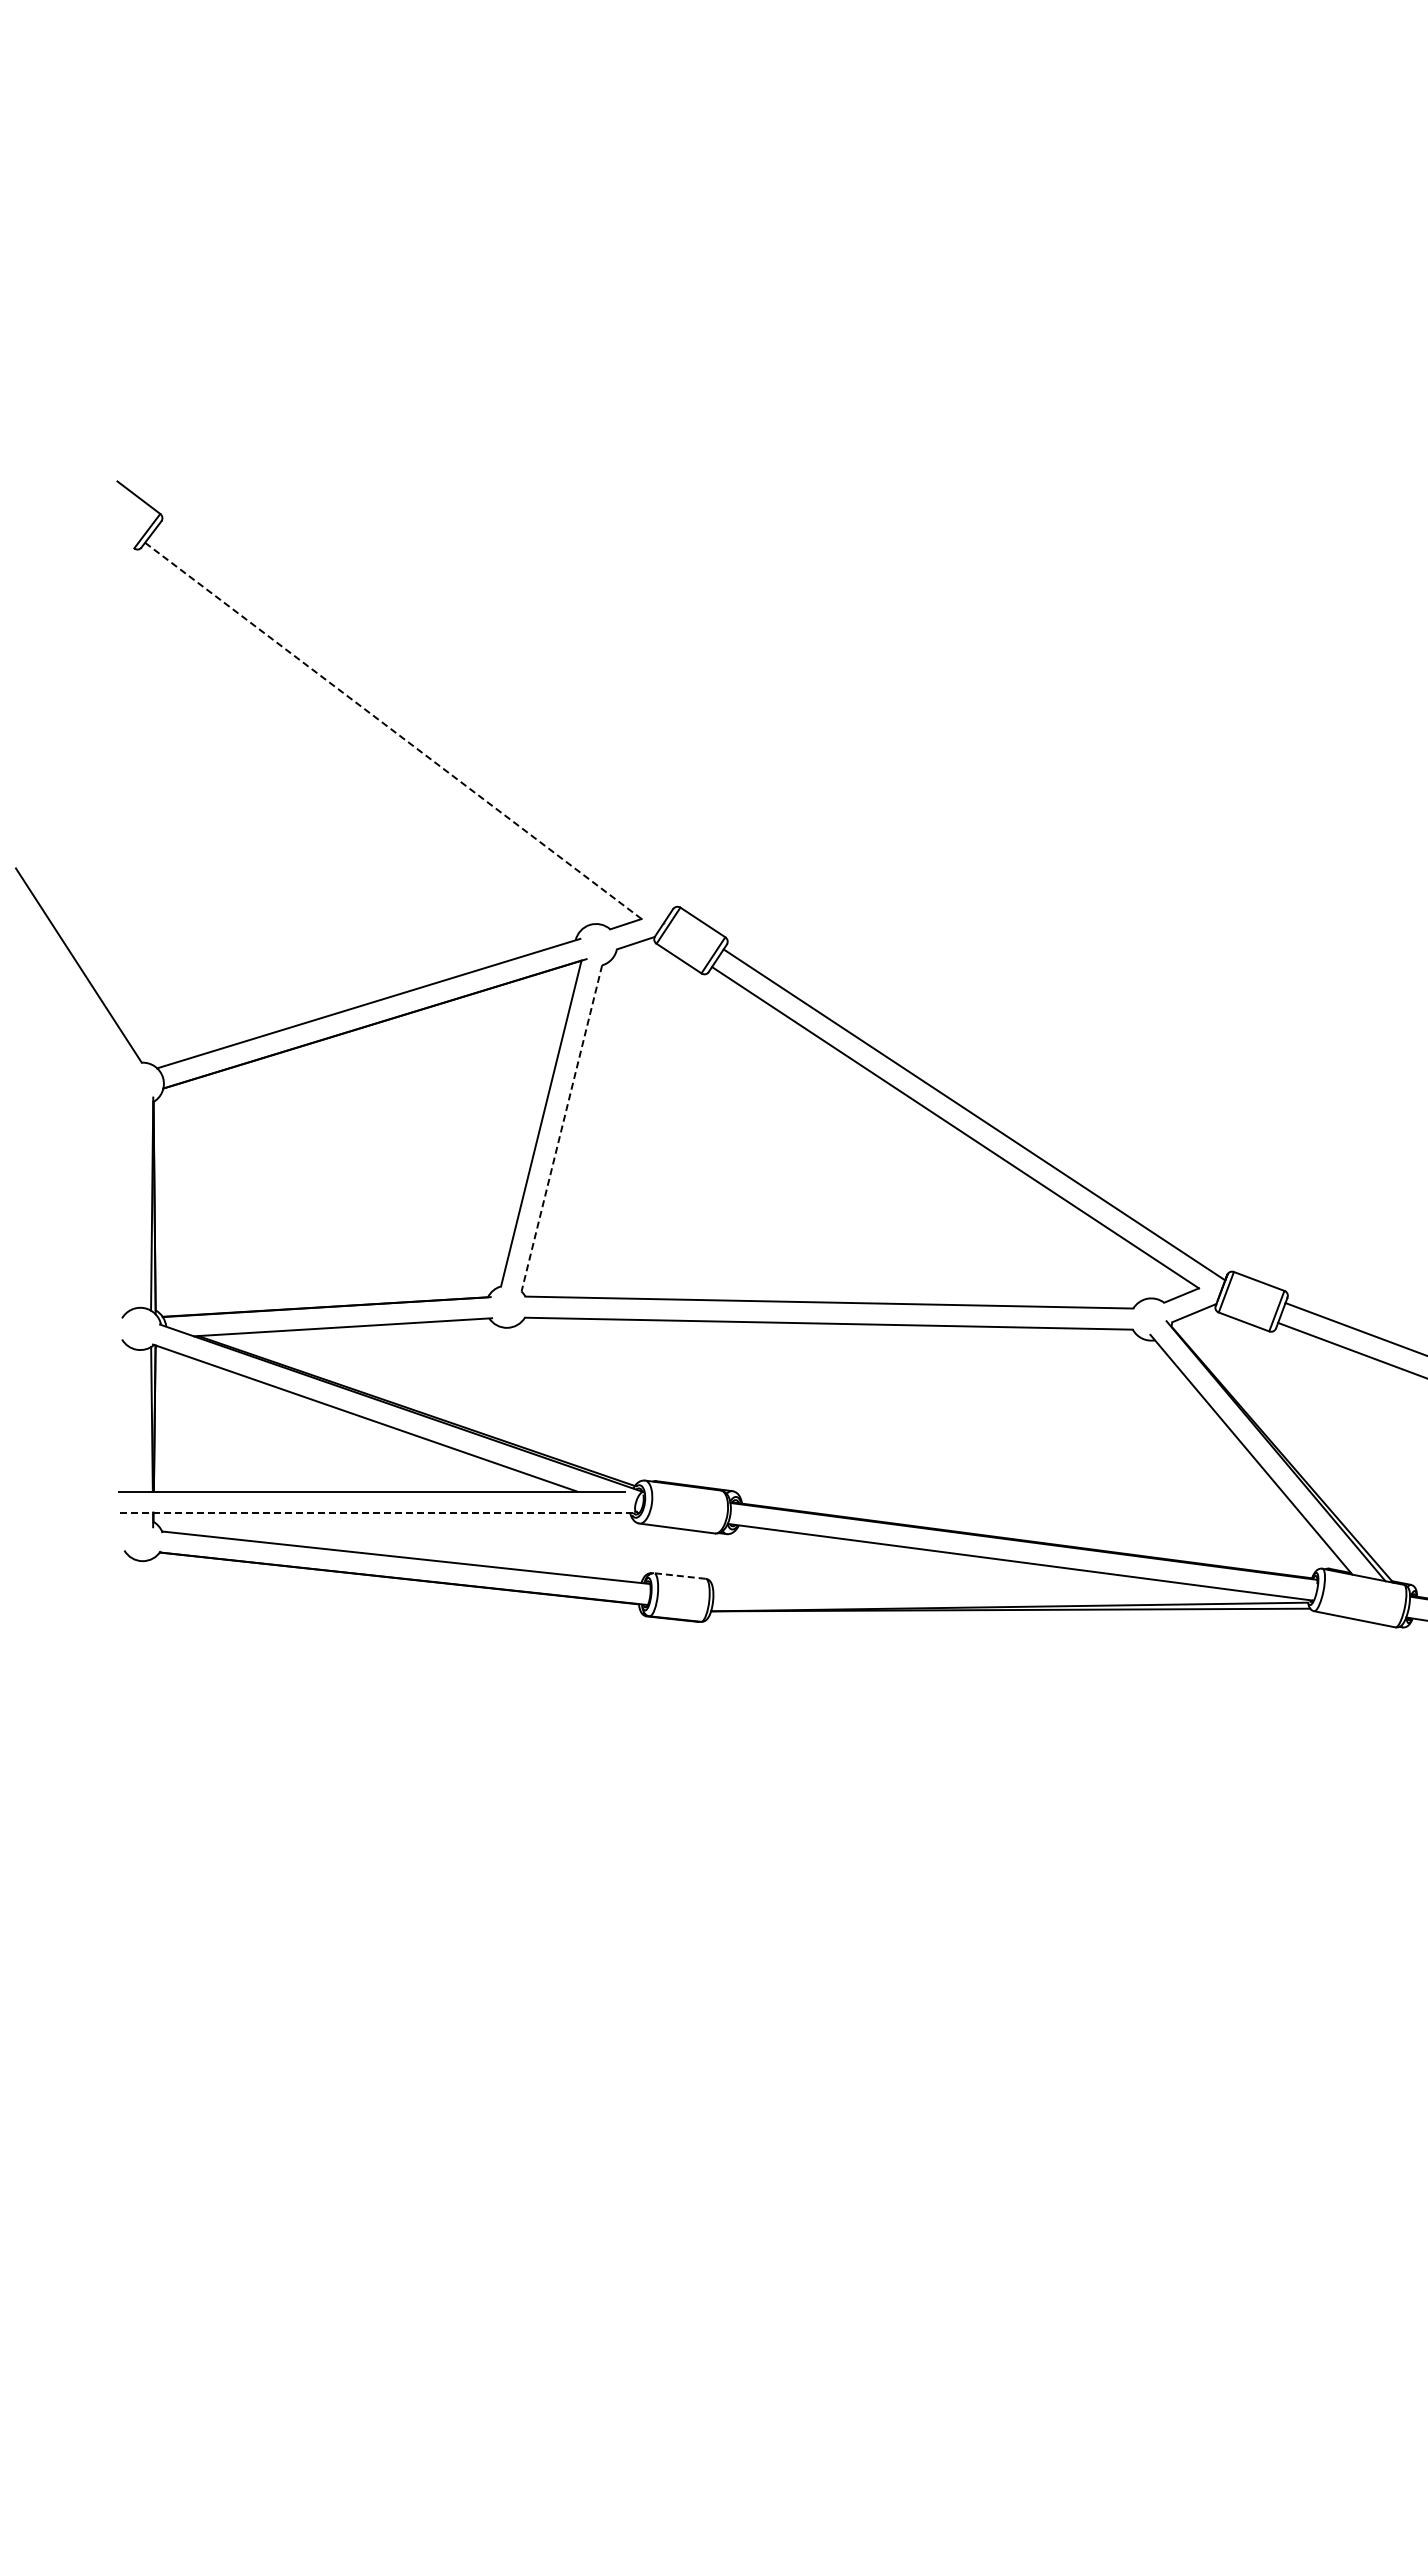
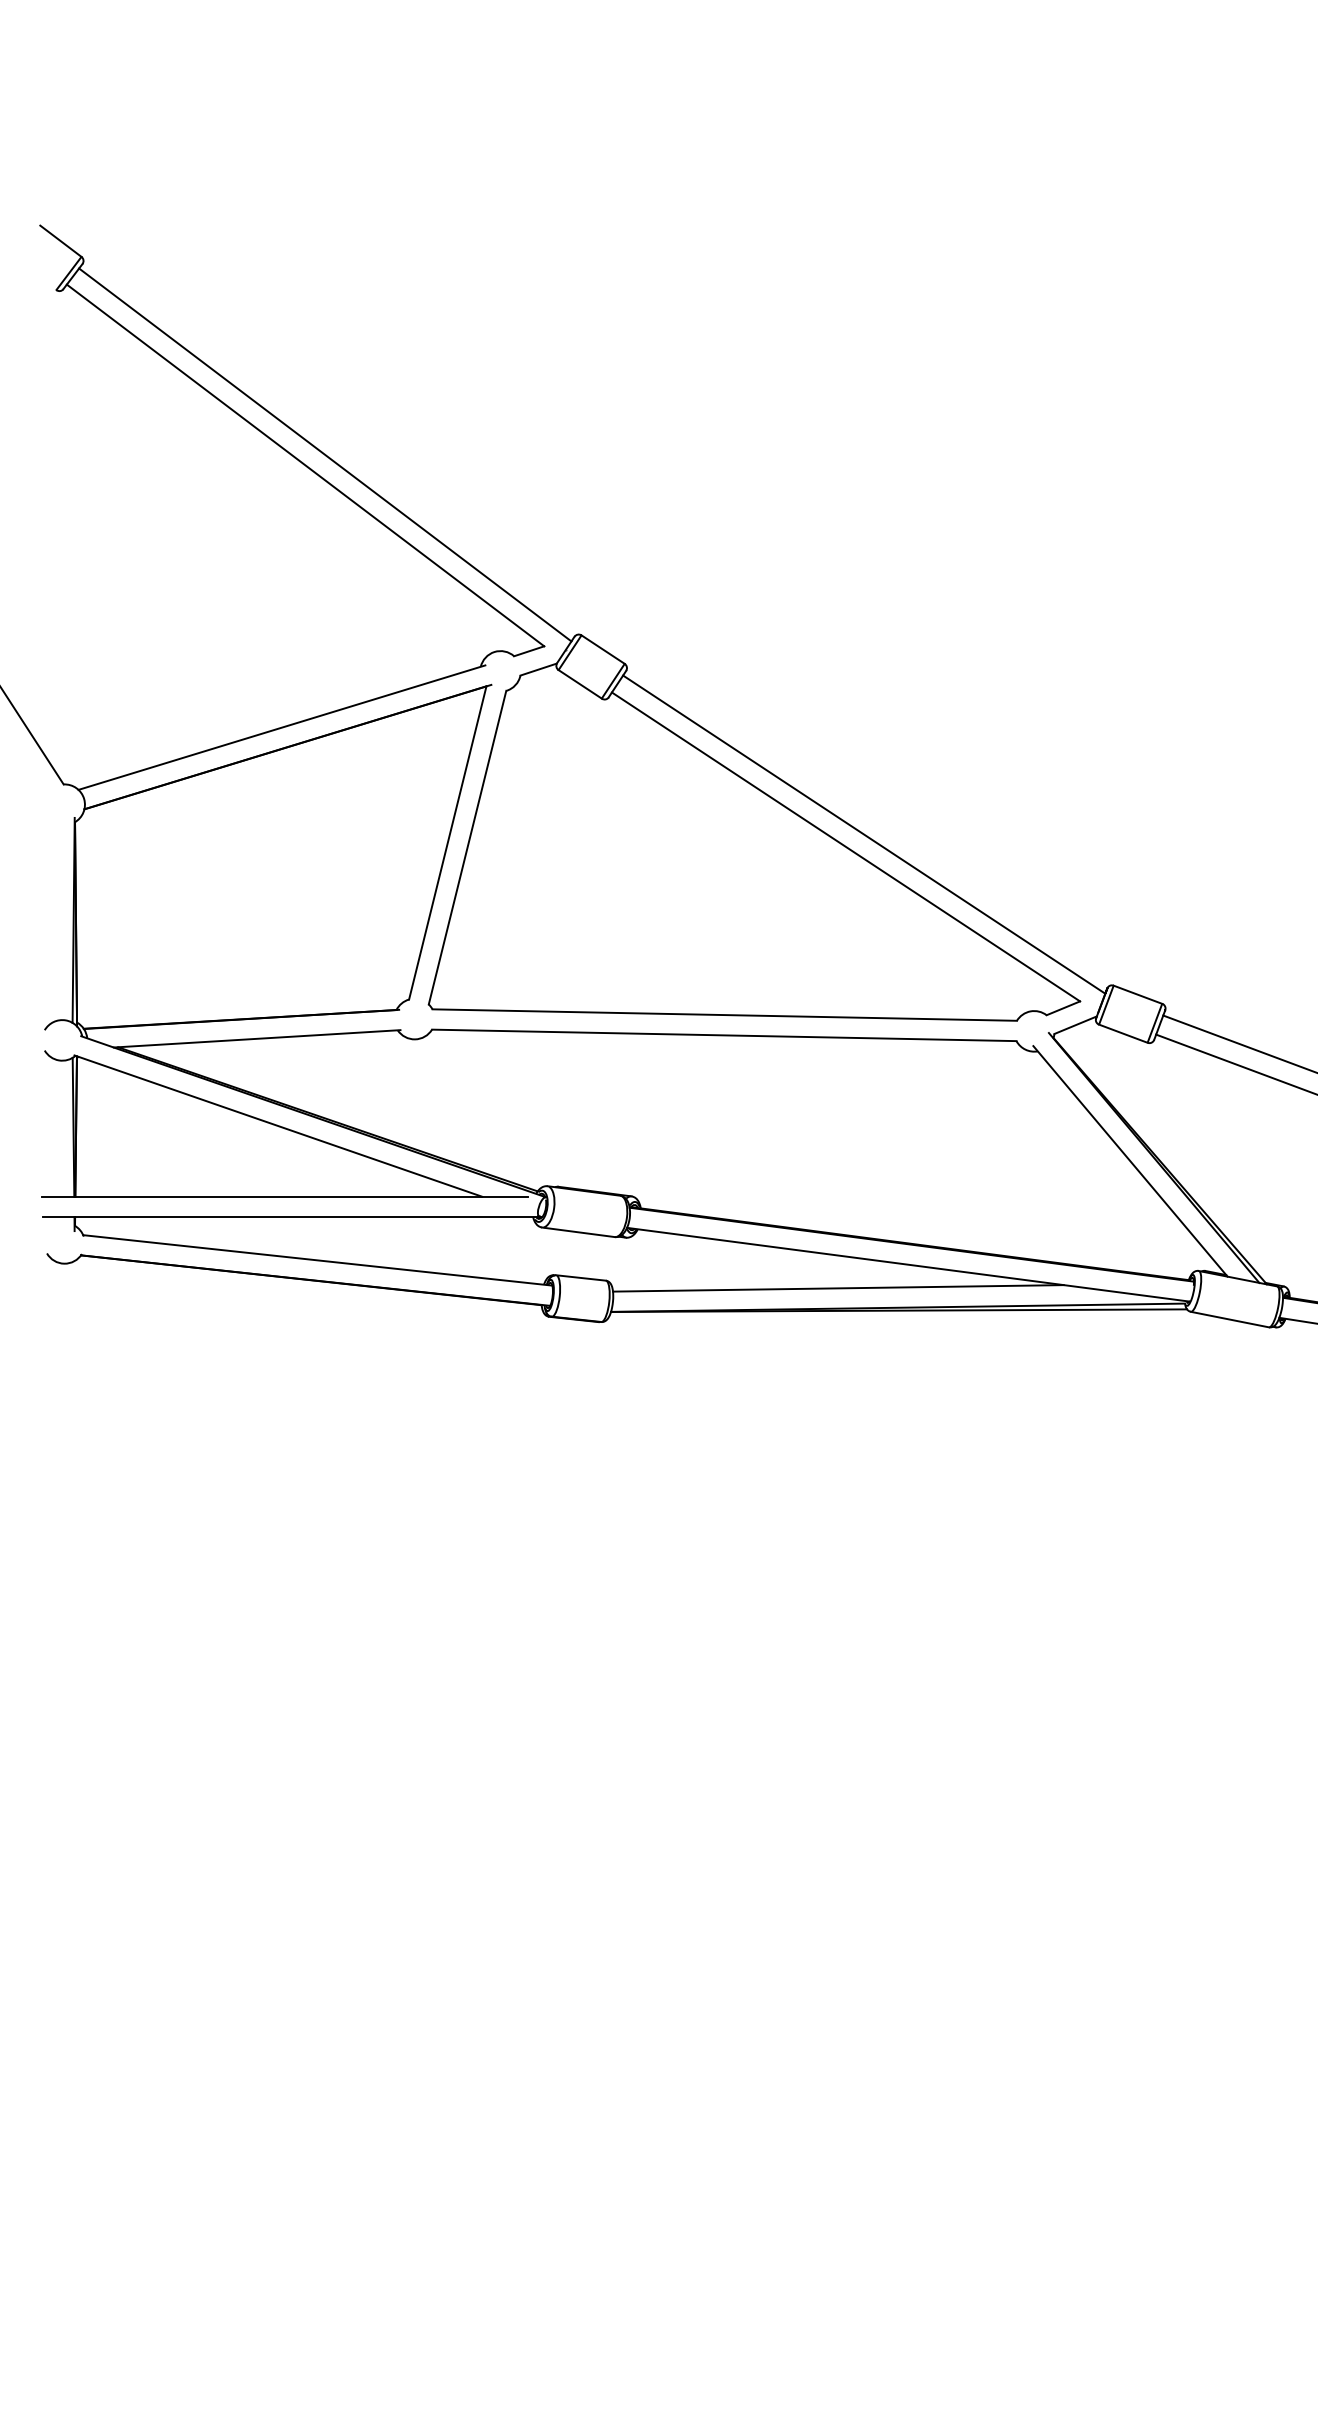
line: (413, 719) -> (324, 454), added
line: (393, 731) -> (305, 466), dashed -> solid
line: (561, 1128) -> (467, 847), dashed -> solid
line: (379, 1512) -> (292, 1216), dashed -> solid
line: (679, 1576) -> (580, 1278), dashed -> solid
line: (947, 1586) -> (838, 1288), added

